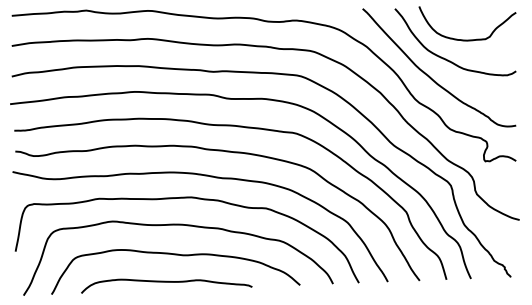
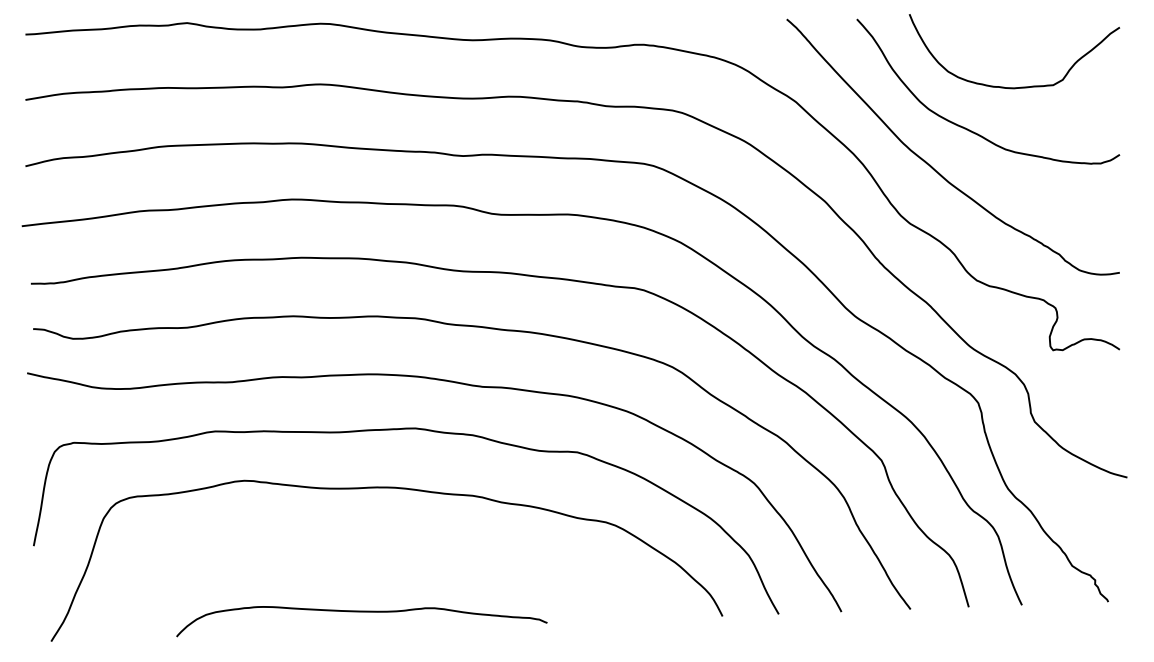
curve: (175, 255) -> (380, 554), removed

